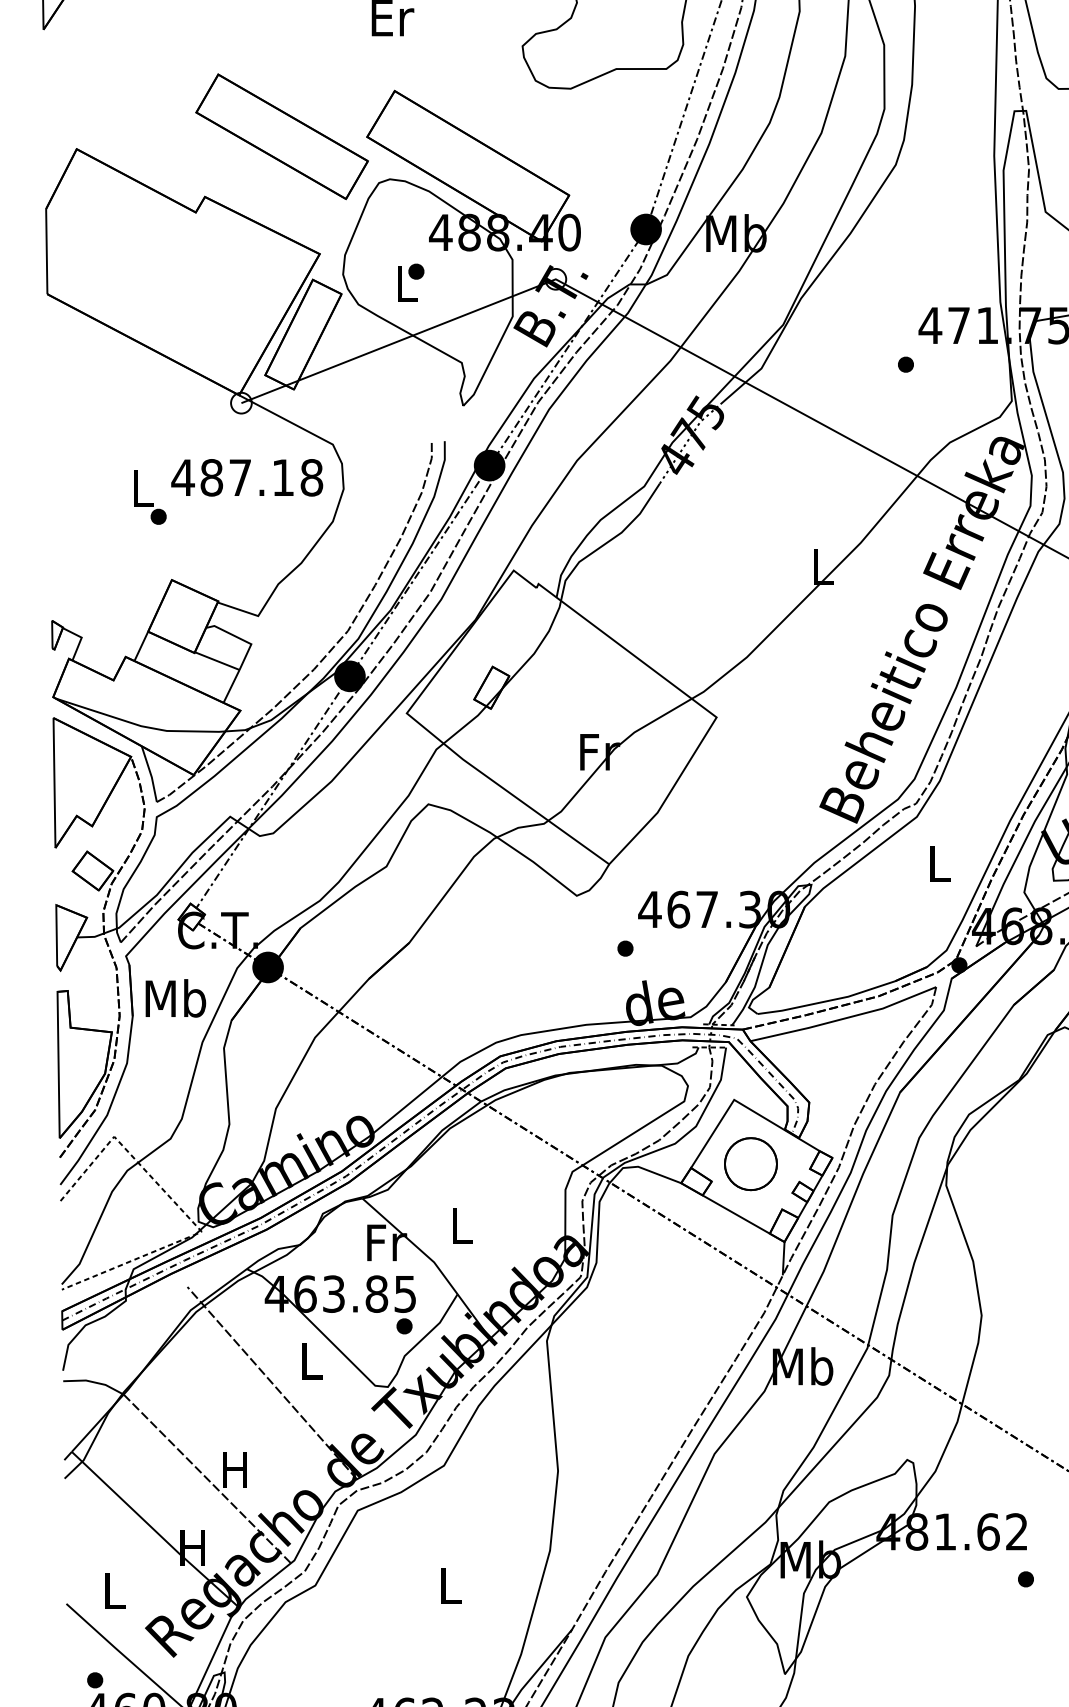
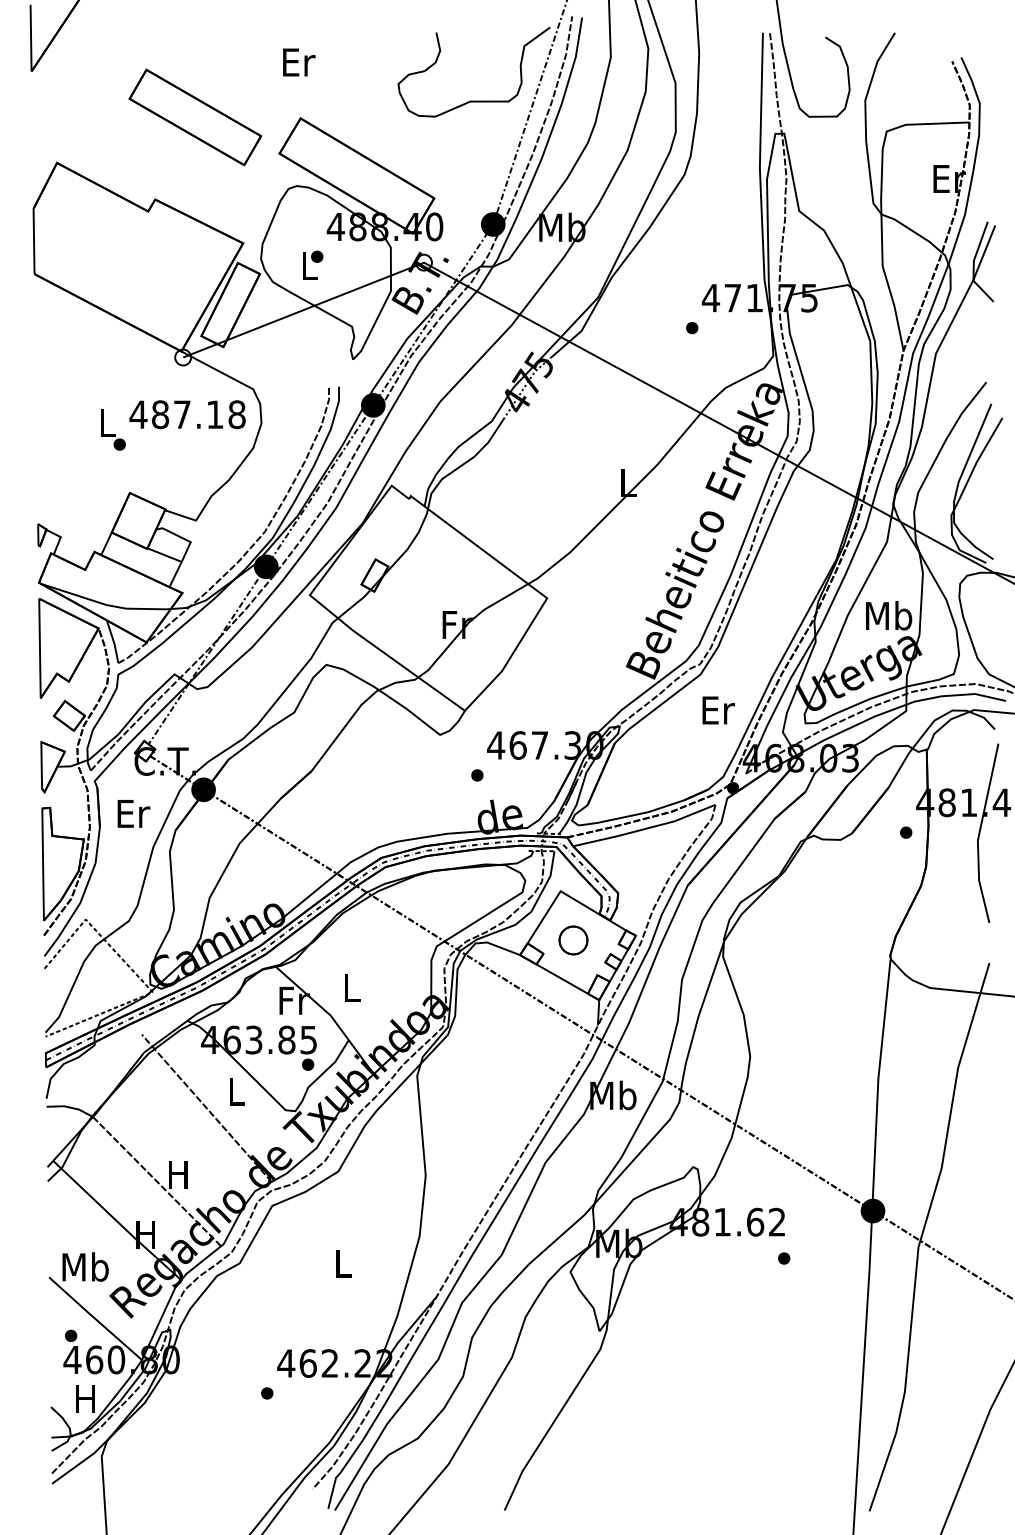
part: (282, 136) -> (195, 117), moved
text: (940, 863) -> (718, 710), L -> Er
text: (175, 998) -> (132, 813), Mb -> Er
part: (750, 1164) -> (573, 940), size x0.7
text: (113, 1589) -> (85, 1266), L -> Mb

